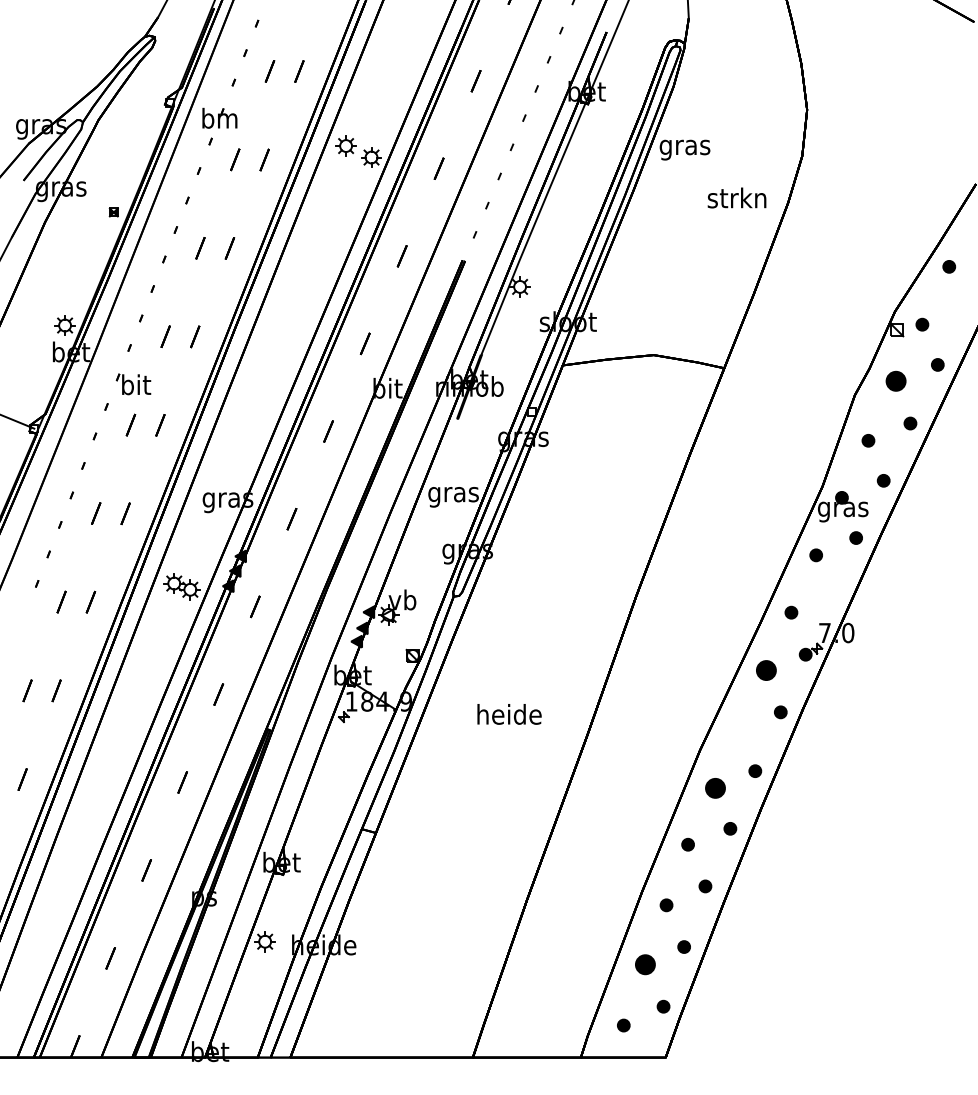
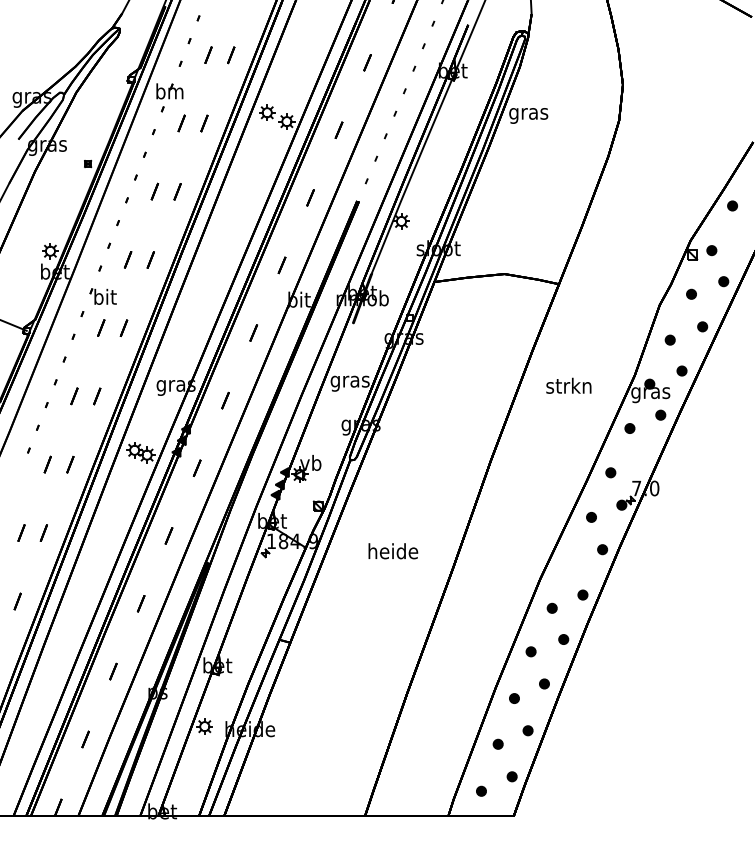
text: (736, 197) -> (568, 385), moved
part: (895, 381) -> (691, 294), size x0.62
part: (766, 670) -> (591, 517), size x0.62
part: (715, 788) -> (552, 608), size x0.62
part: (645, 964) -> (498, 744), size x0.62

